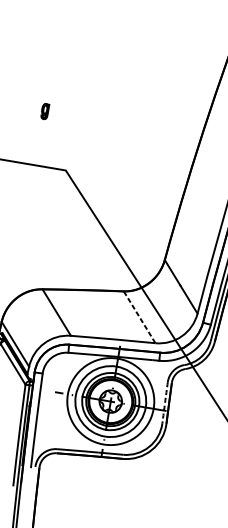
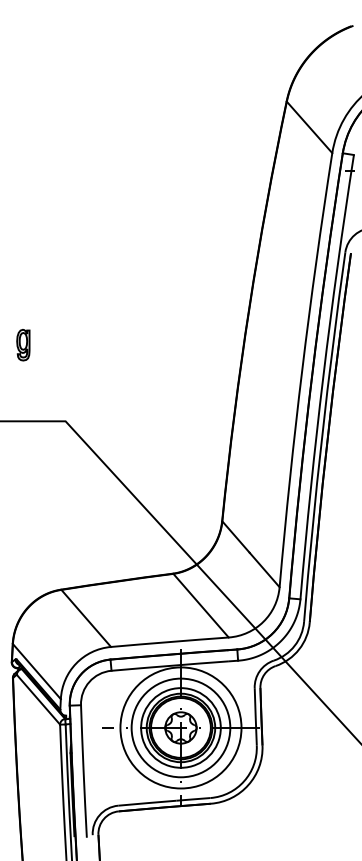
part: (45, 111) -> (23, 345), size x1.43
line: (139, 317) -> (201, 606), dashed -> solid
arc: (164, 402) -> (255, 716), dashed -> solid

